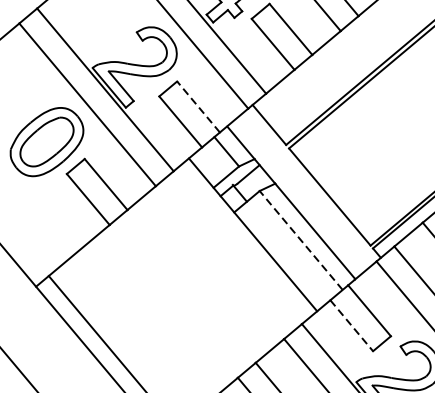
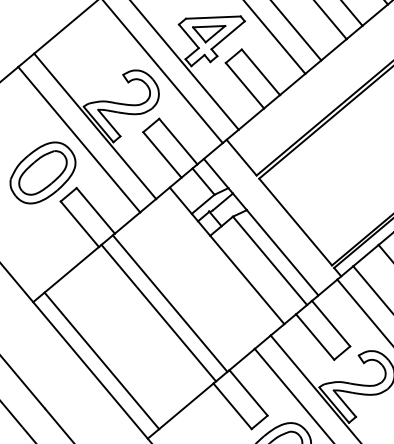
line: (198, 106) -> (178, 141), dashed -> solid
line: (301, 240) -> (270, 260), dashed -> solid
line: (188, 288) -> (169, 303), added
line: (176, 298) -> (158, 312), added
line: (352, 326) -> (315, 337), dashed -> solid

